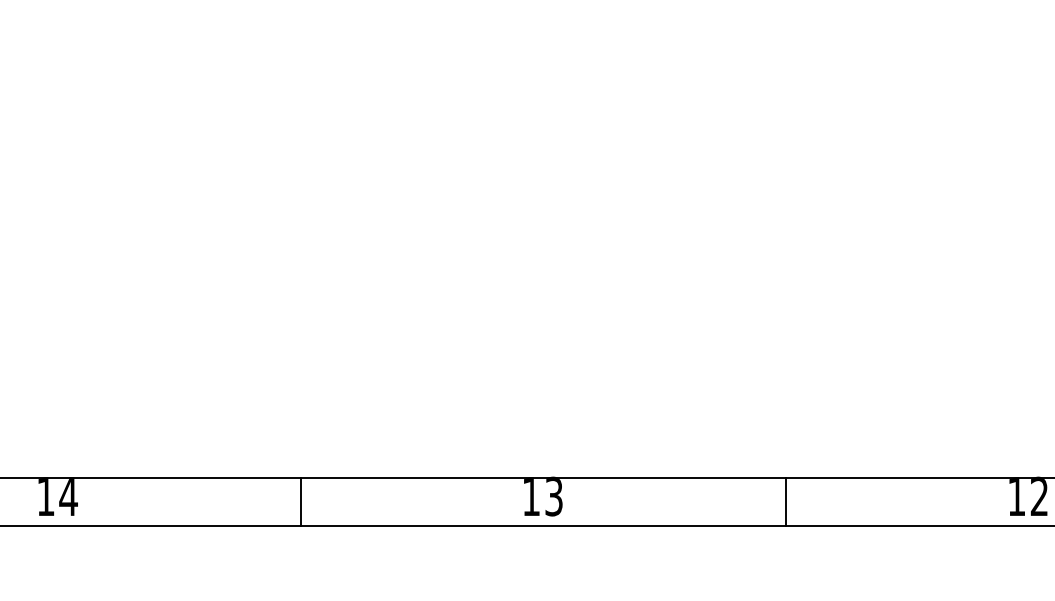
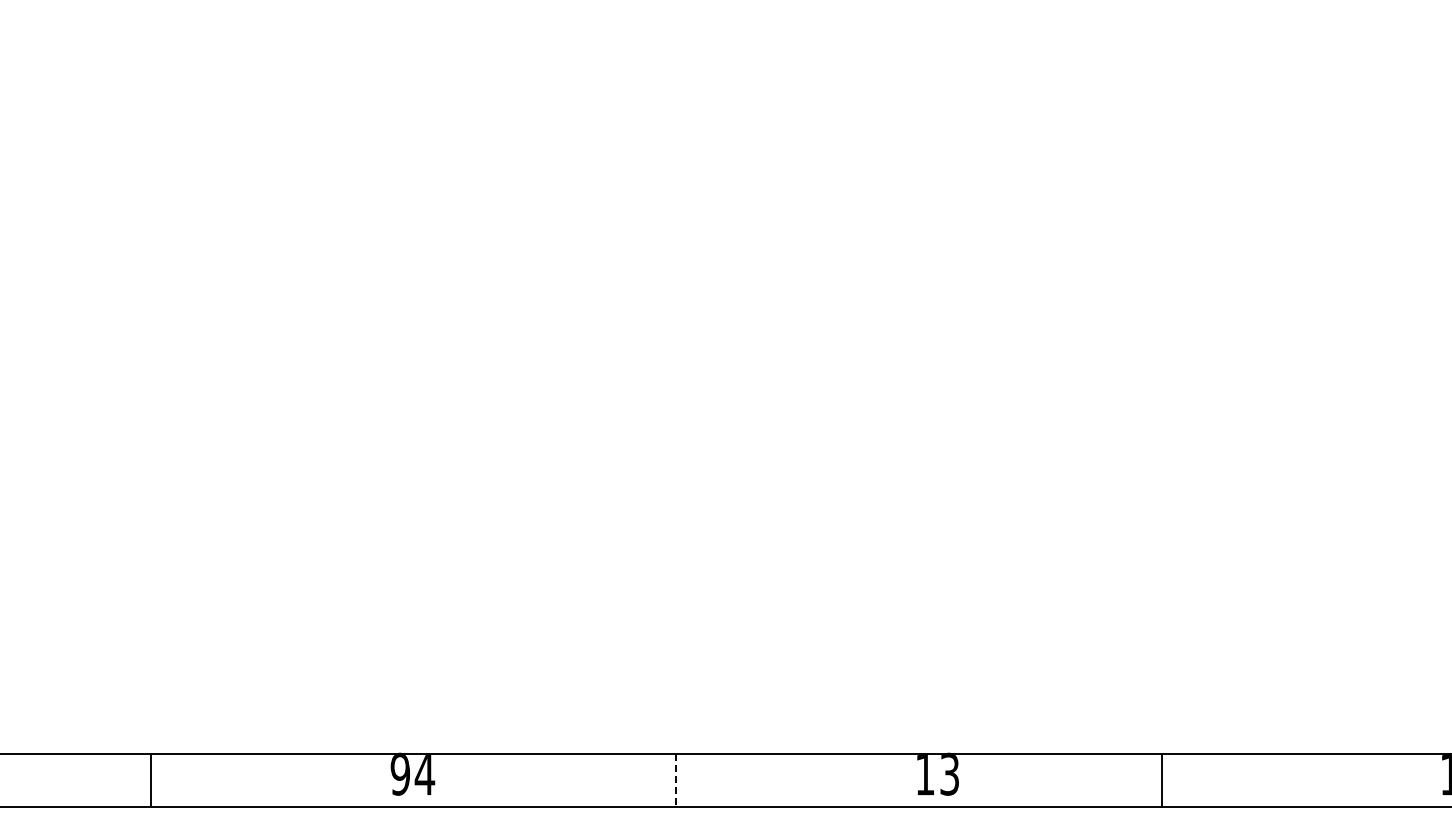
text: (45, 495) -> (400, 773), 14 -> 94
line: (301, 502) -> (676, 780), solid -> dashed
line: (785, 502) -> (1161, 780), moved

